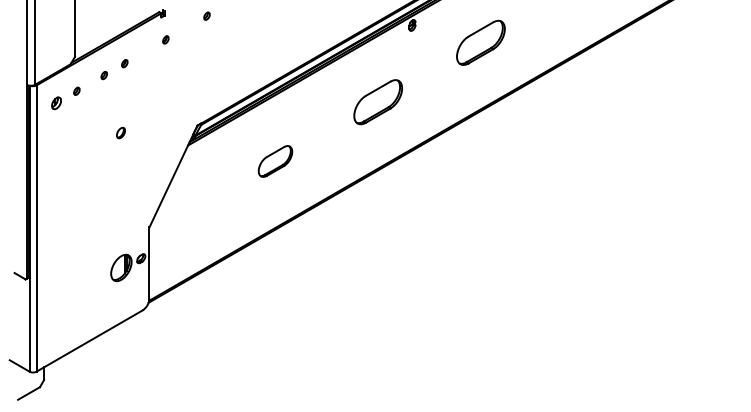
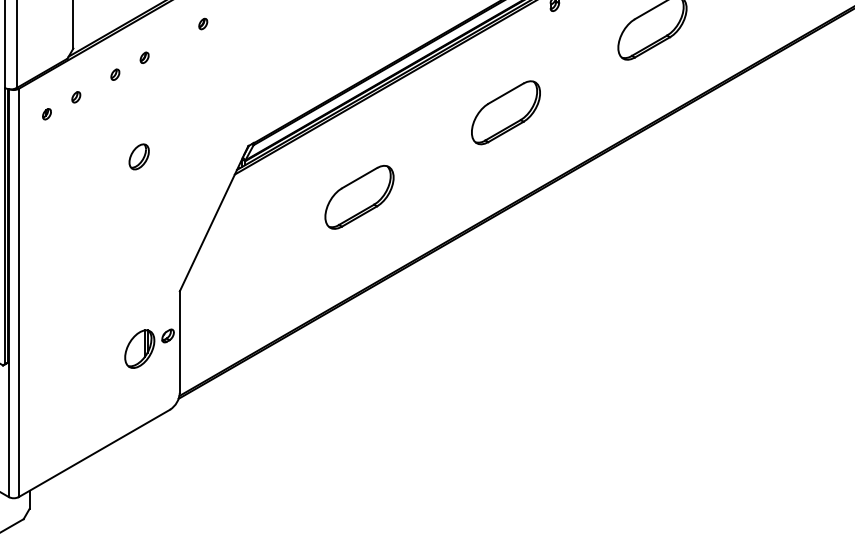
part: (55, 102) -> (45, 113), size x0.62
part: (120, 132) -> (138, 156), size x1.67
part: (275, 161) -> (359, 197), size x1.43

